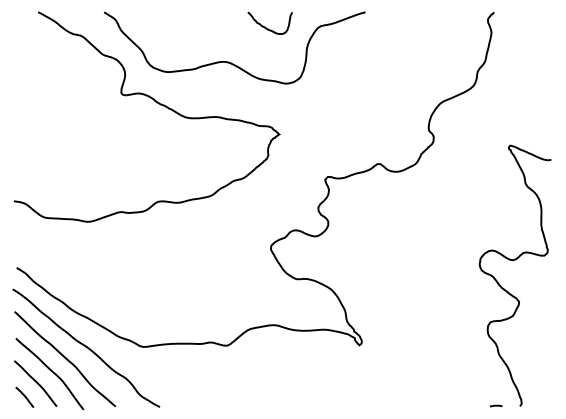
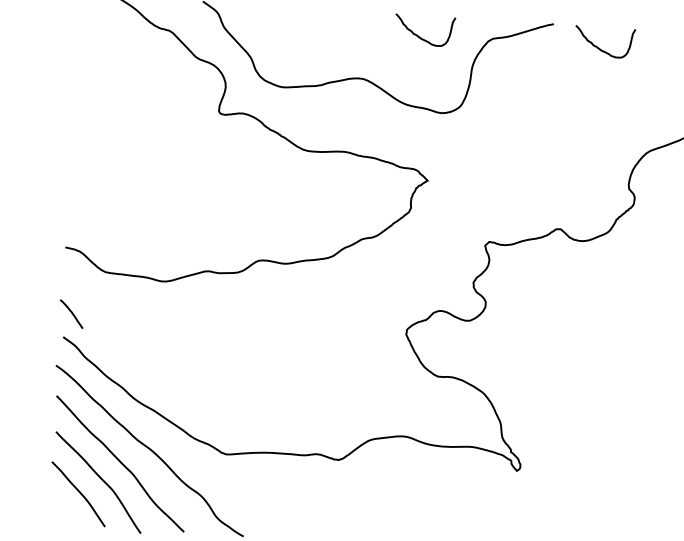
curve: (399, 26) -> (598, 46), added
line: (24, 396) -> (71, 312), moved

